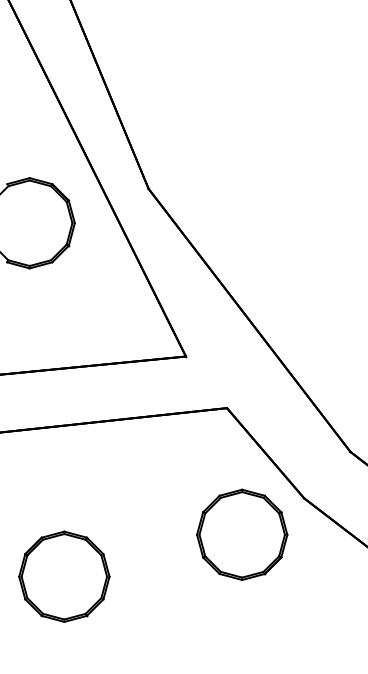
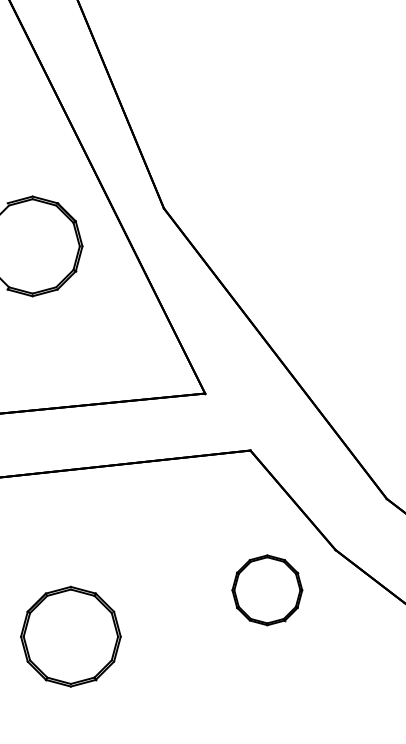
part: (242, 534) -> (267, 590), size x0.7

